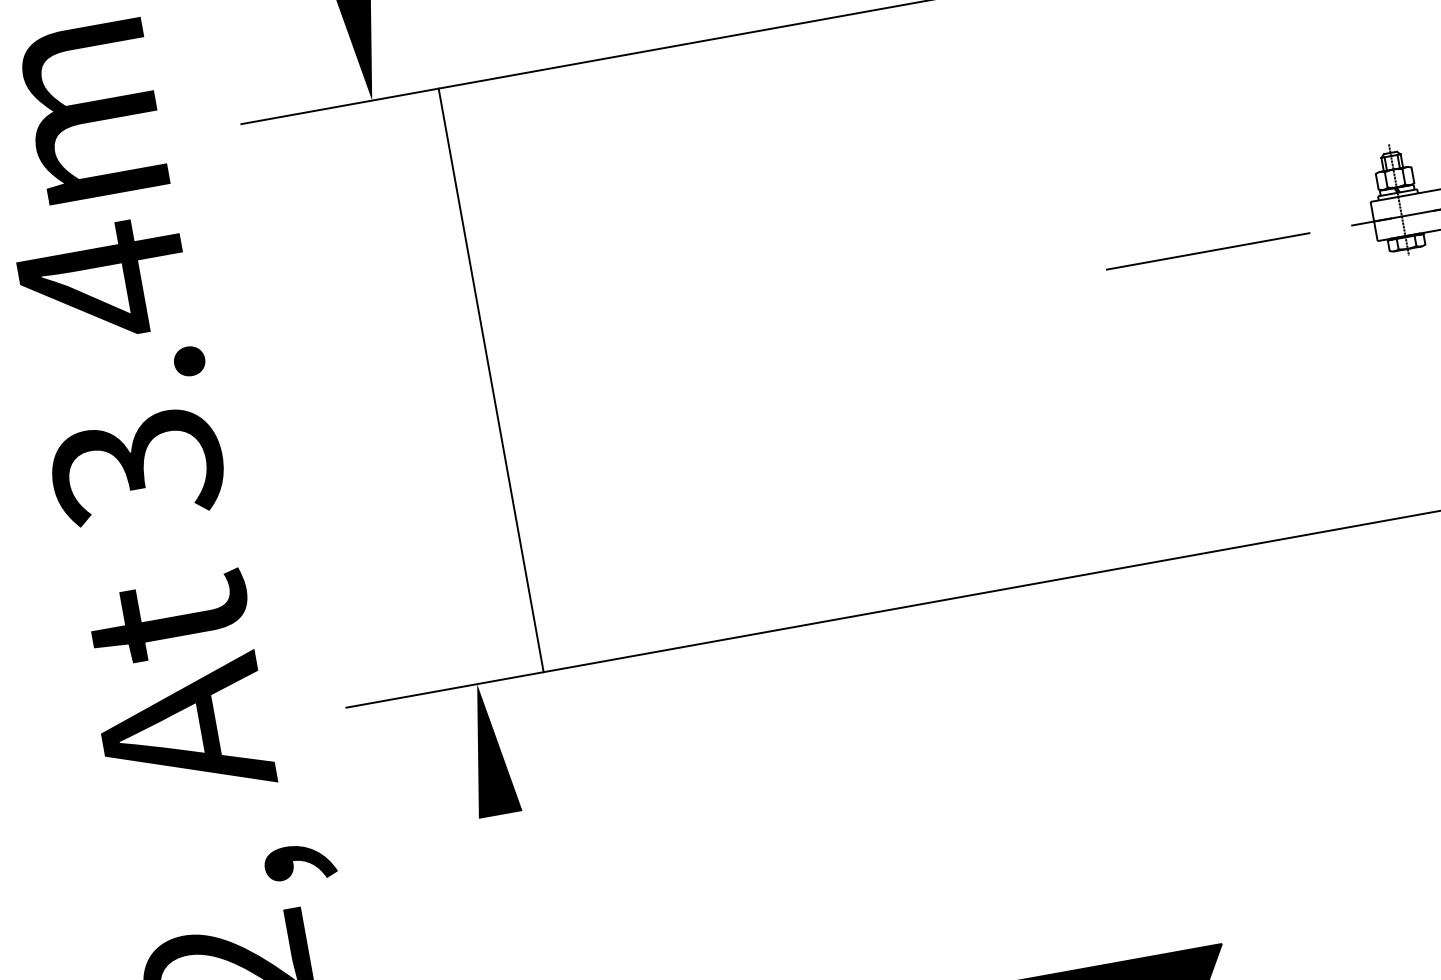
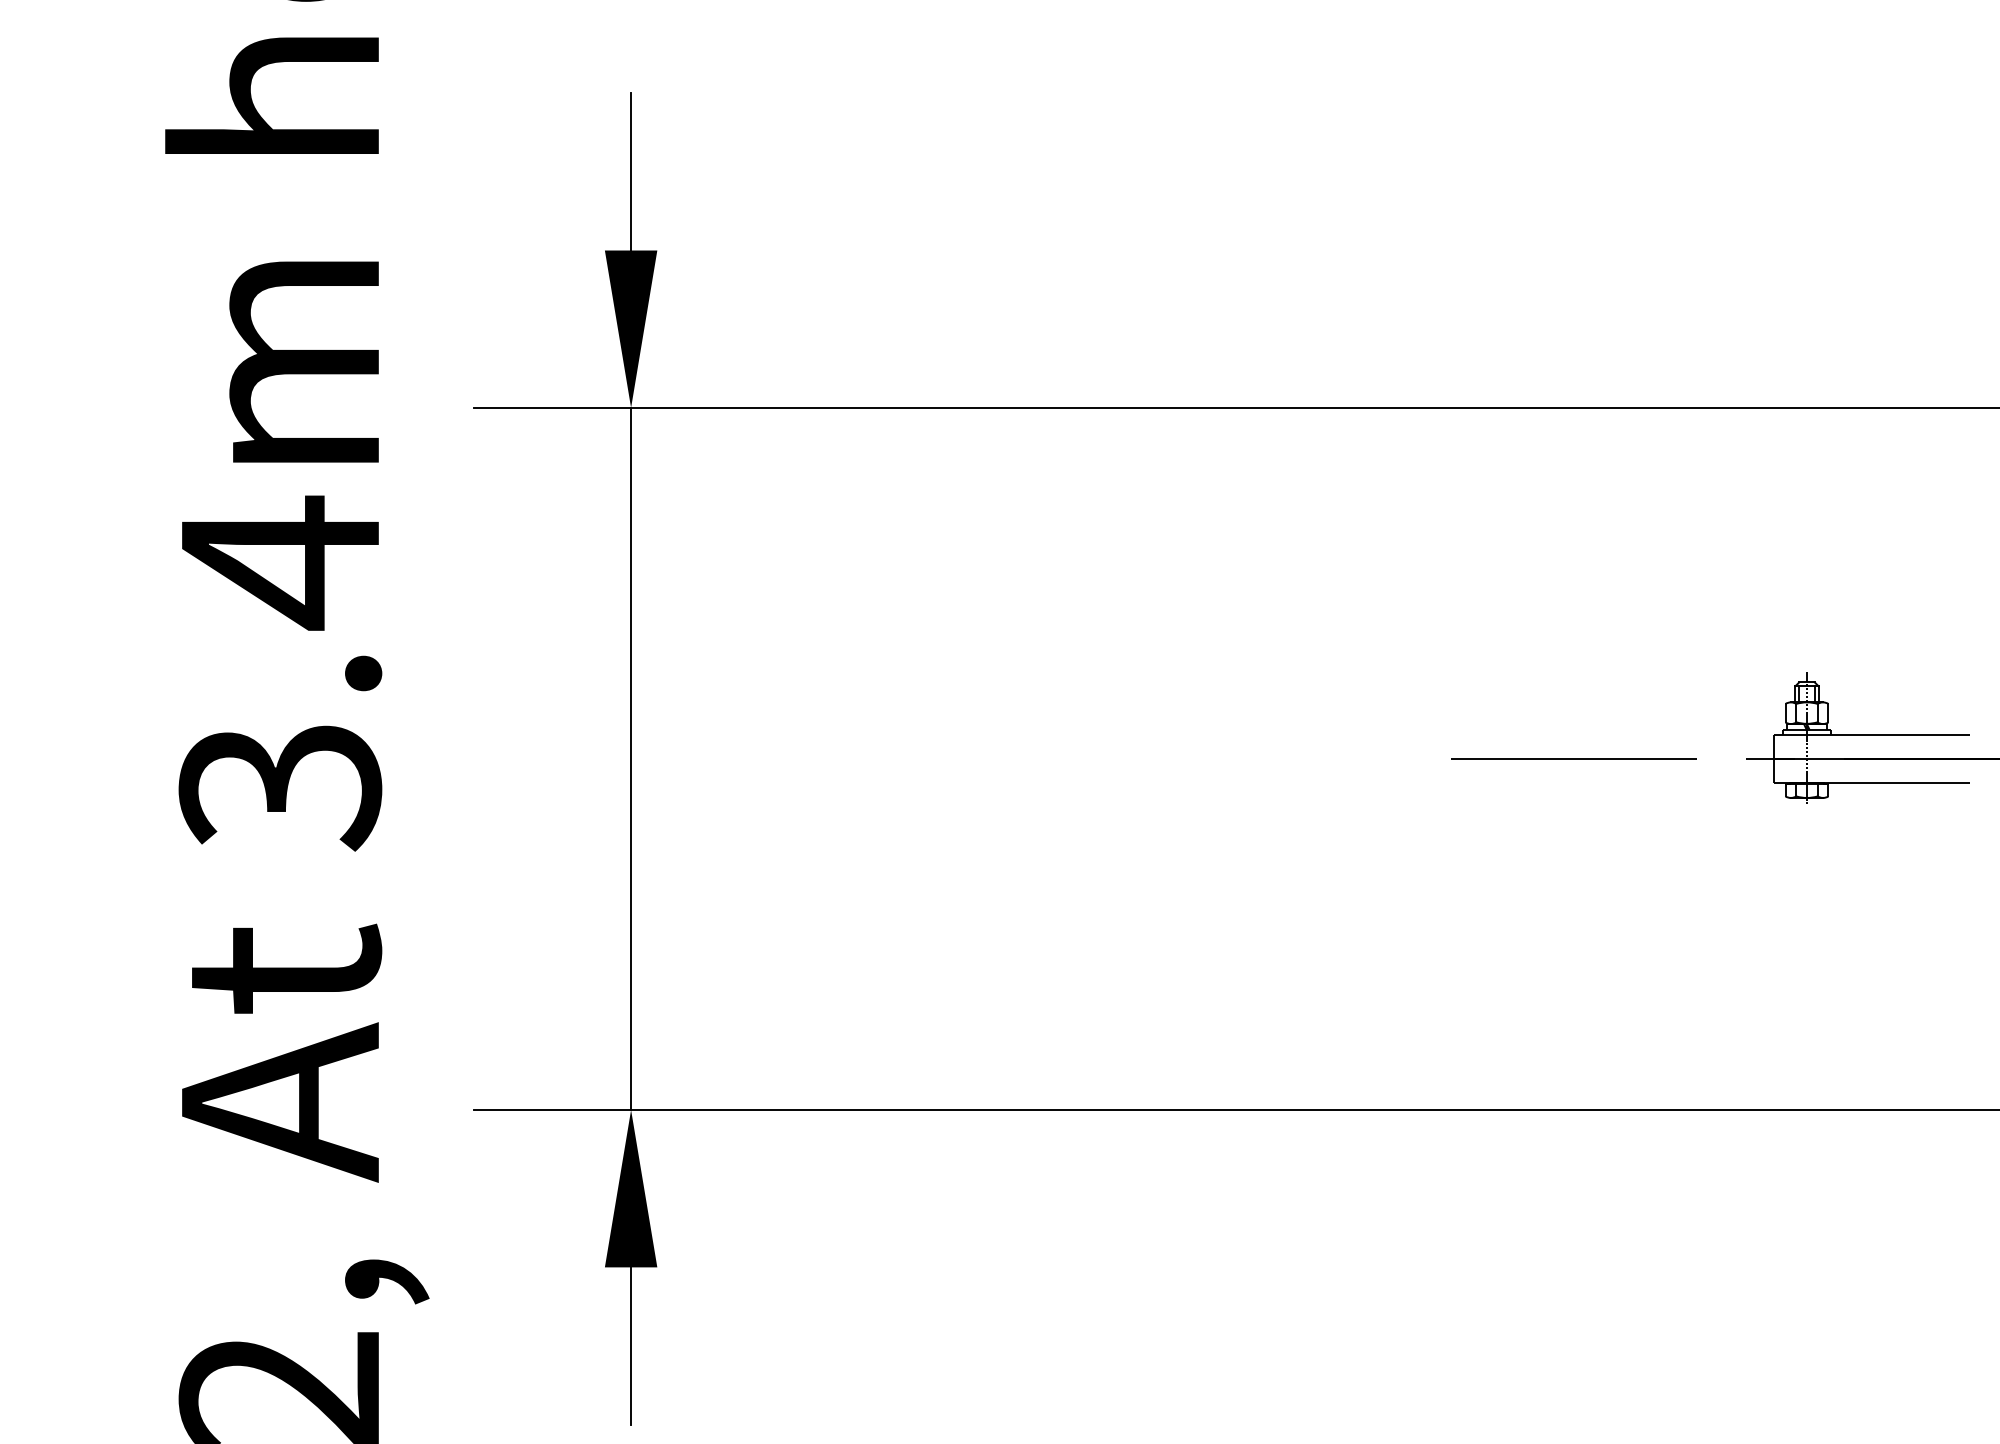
line: (491, 379) -> (631, 758), moved
line: (512, 879) -> (631, 1345), added

